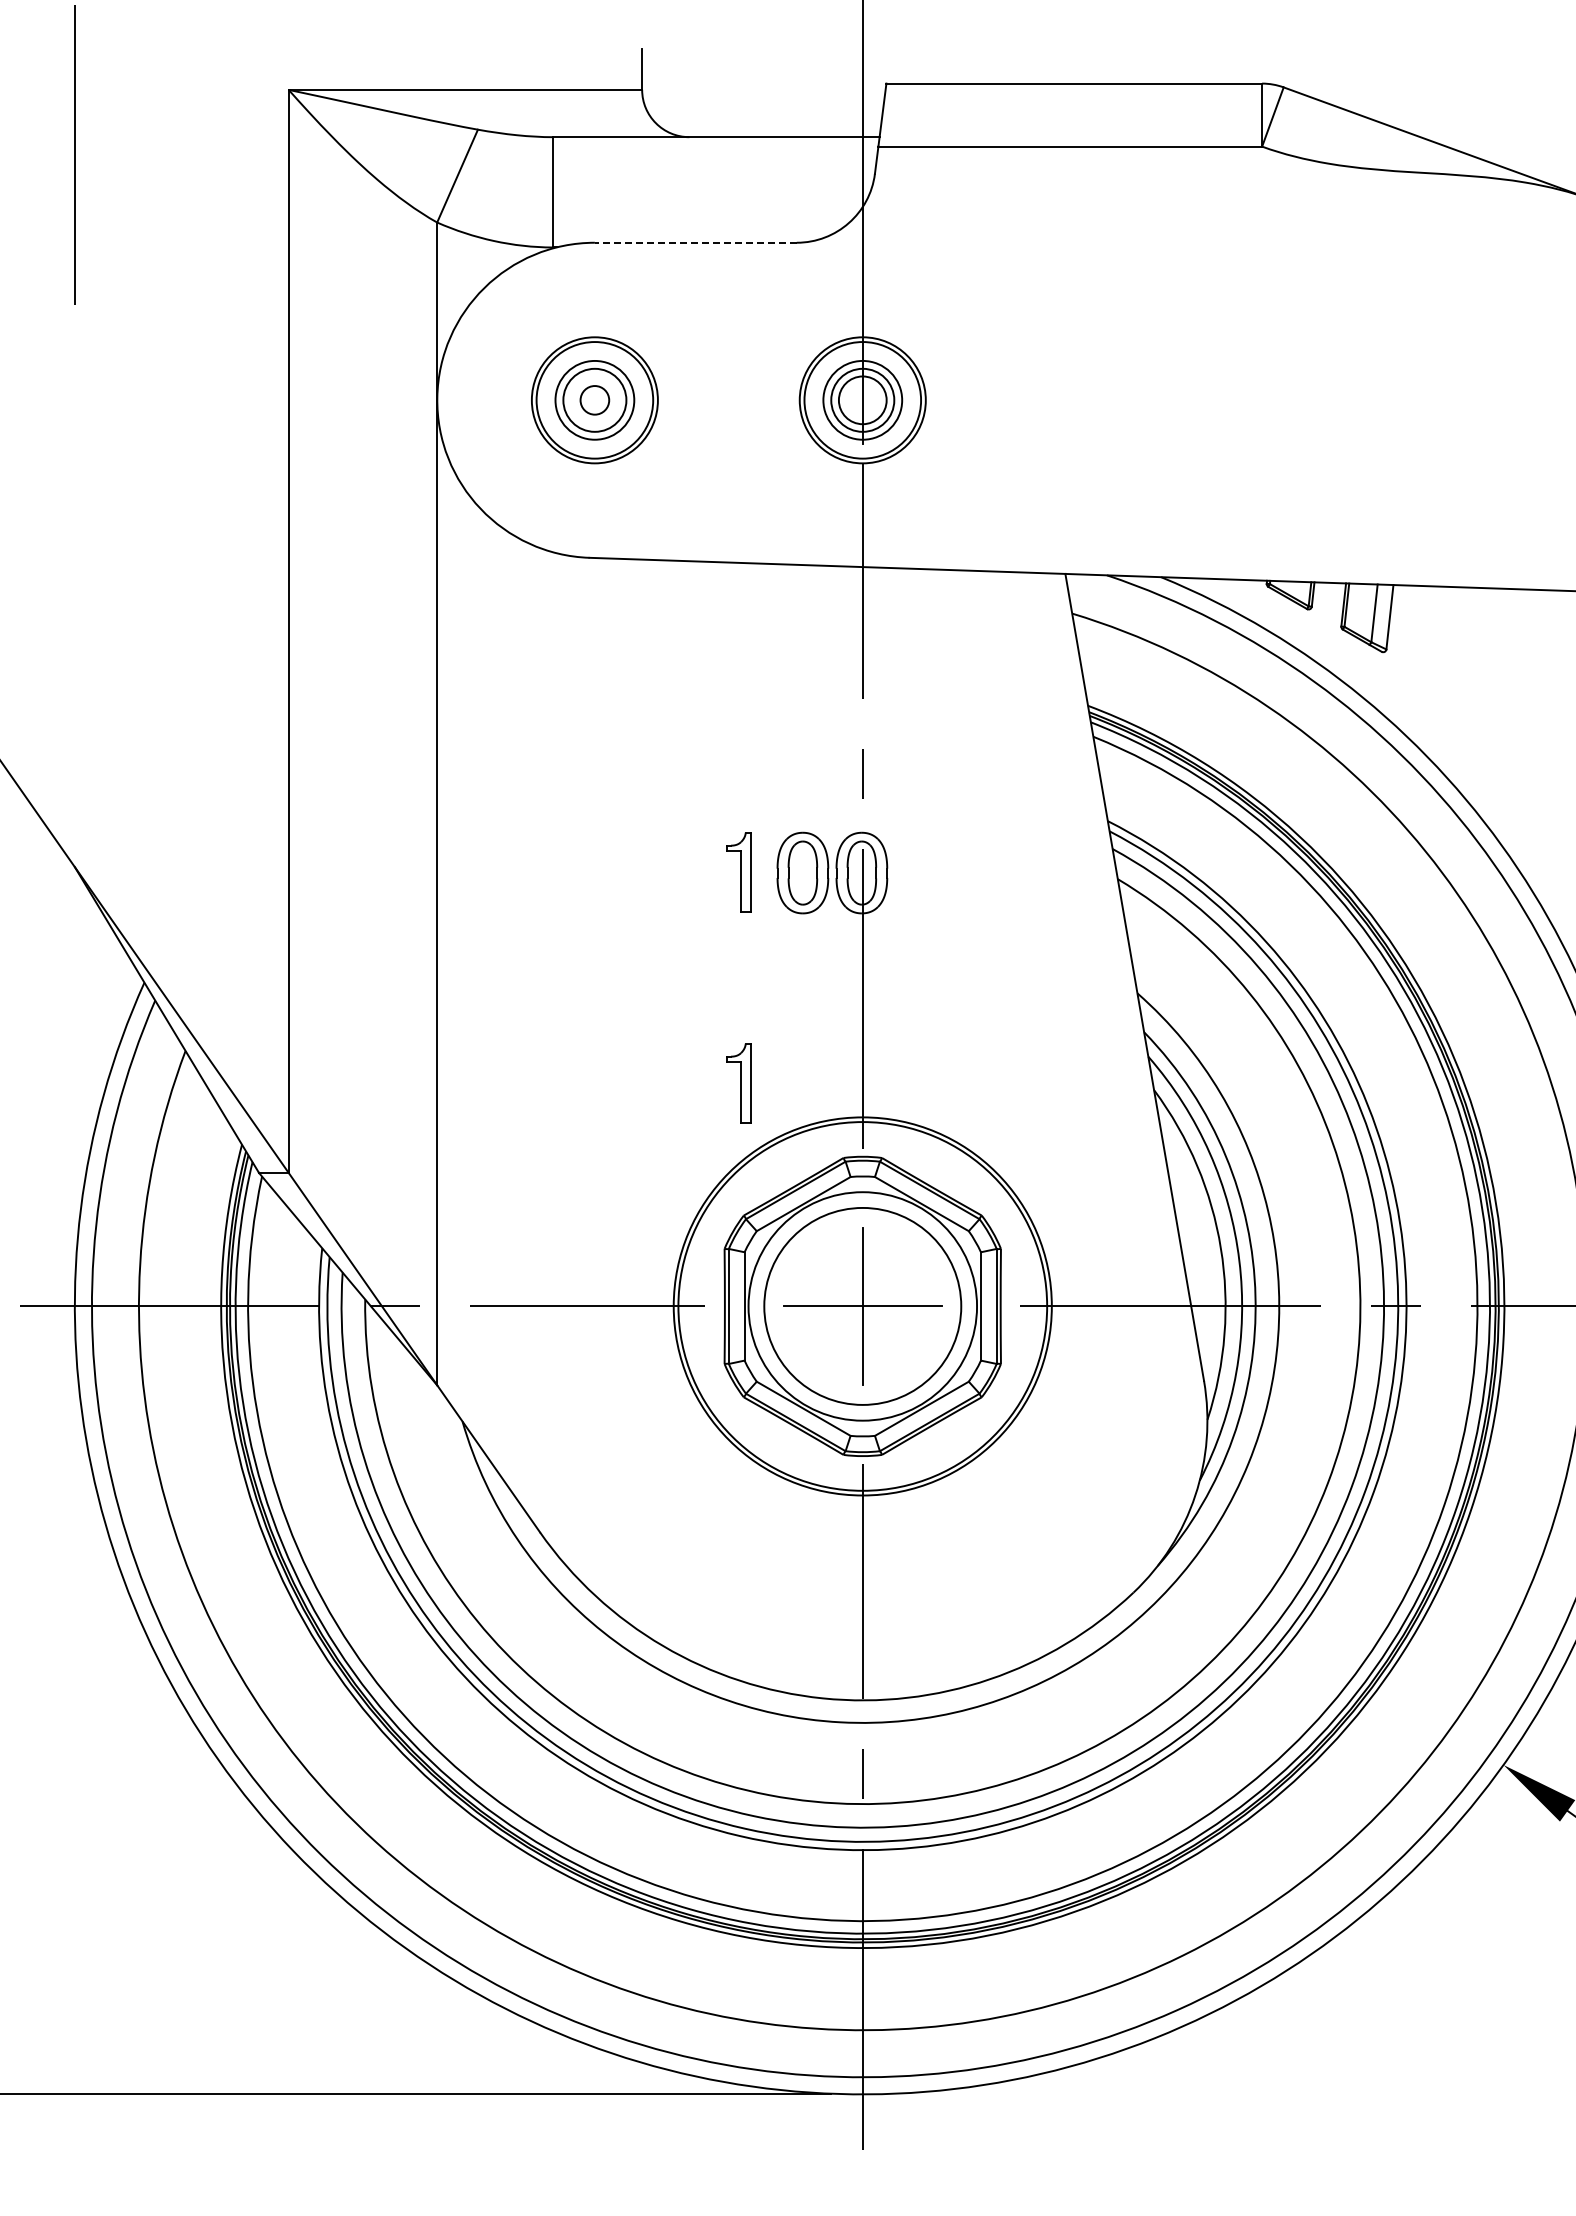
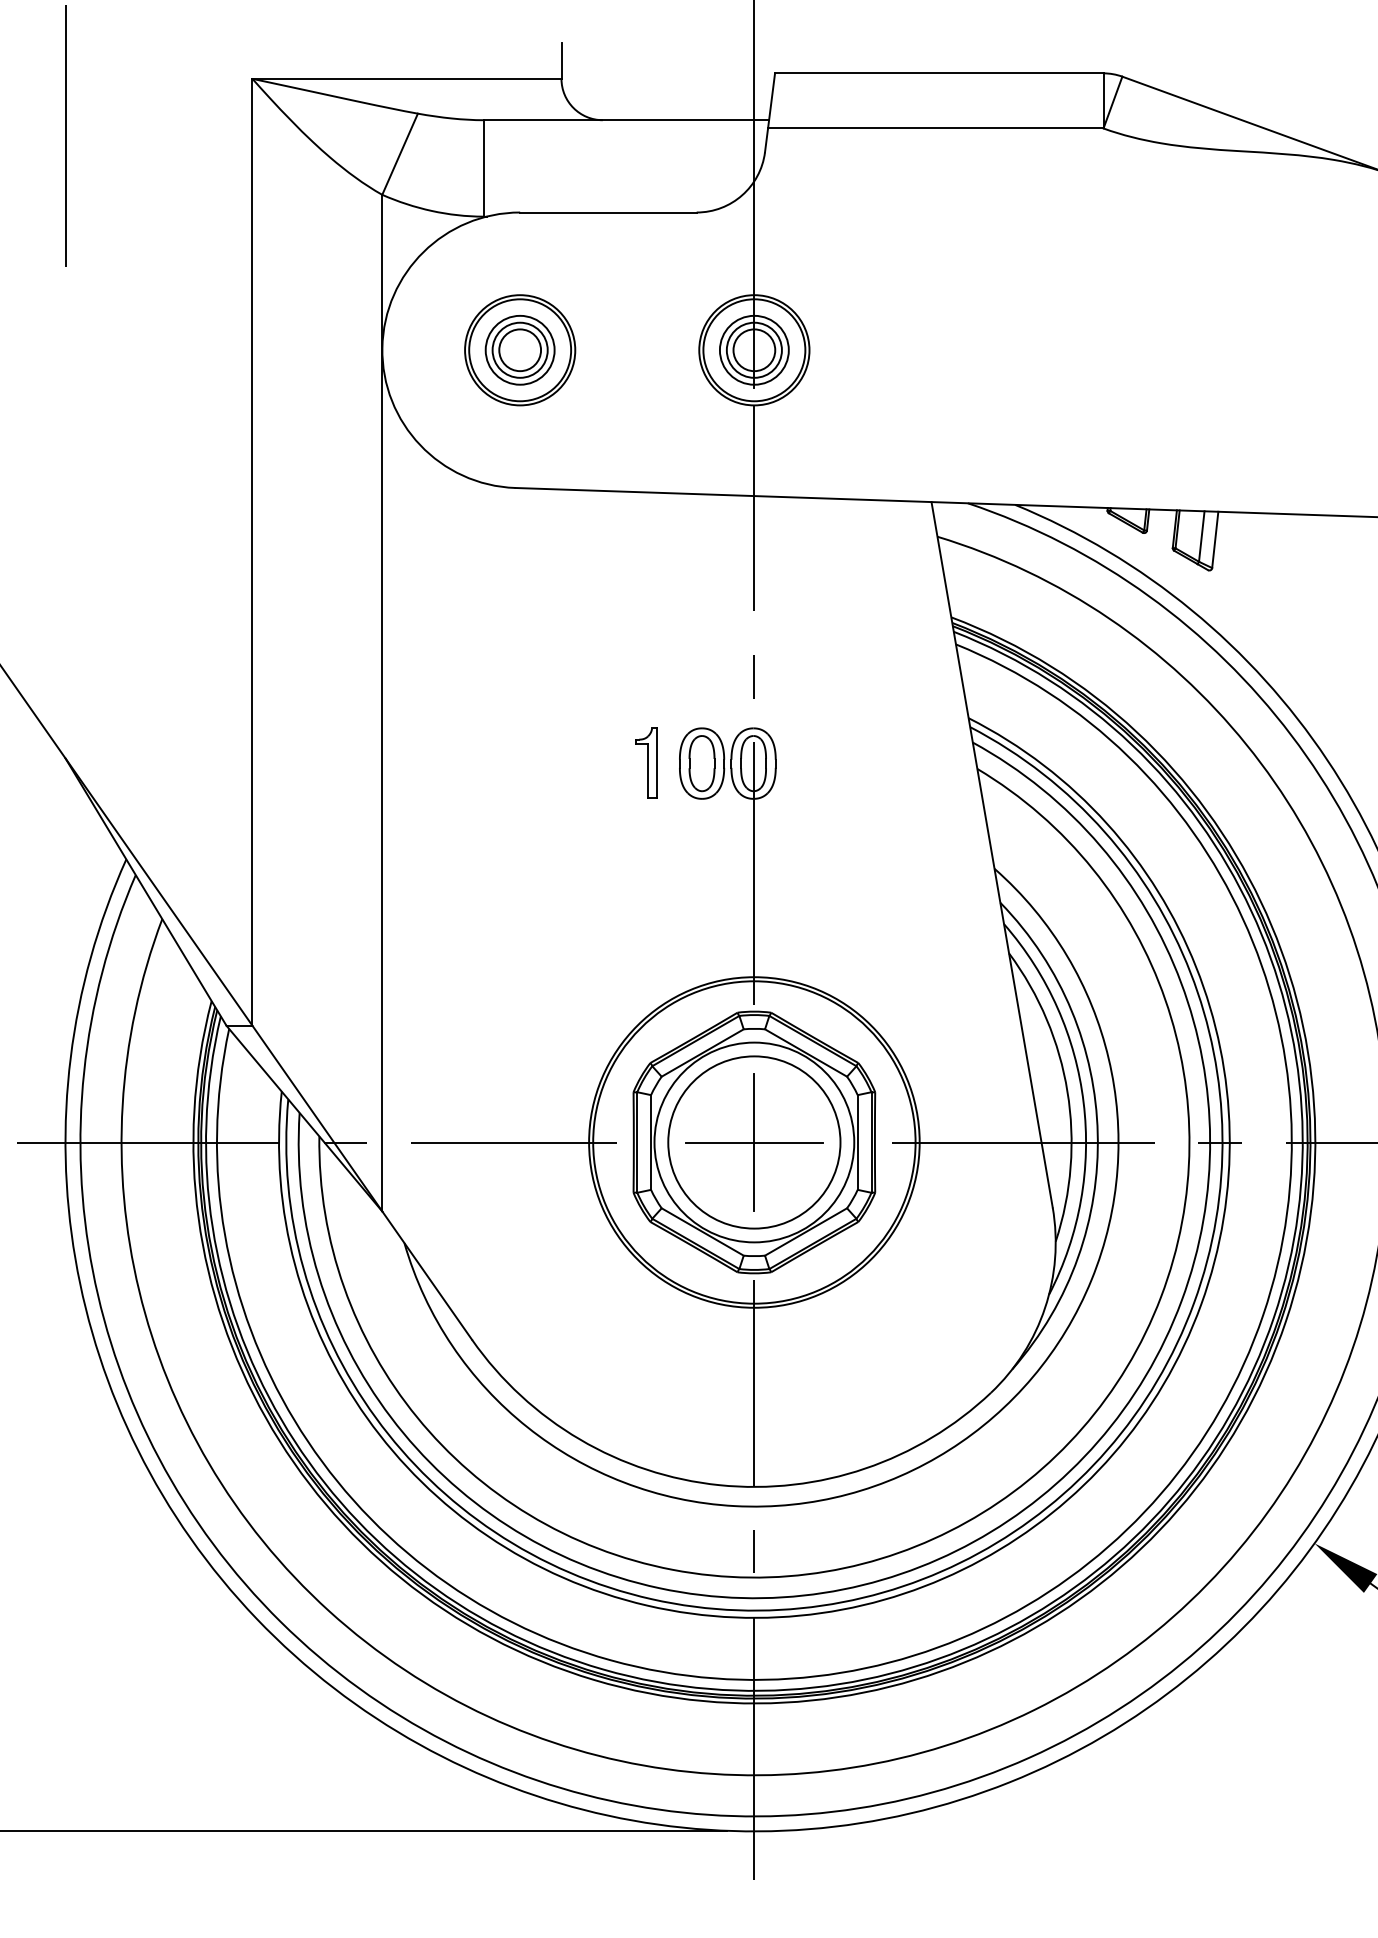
line: (695, 242) -> (608, 212), dashed -> solid
circle: (594, 400) -> (519, 350), size x1.67
part: (738, 1083) -> (645, 947), removed

